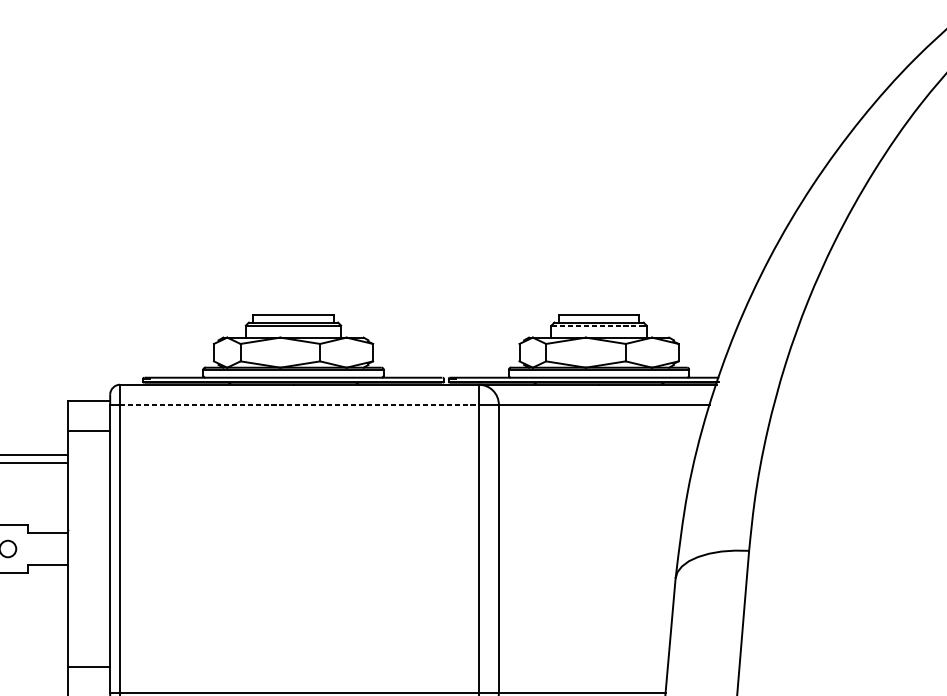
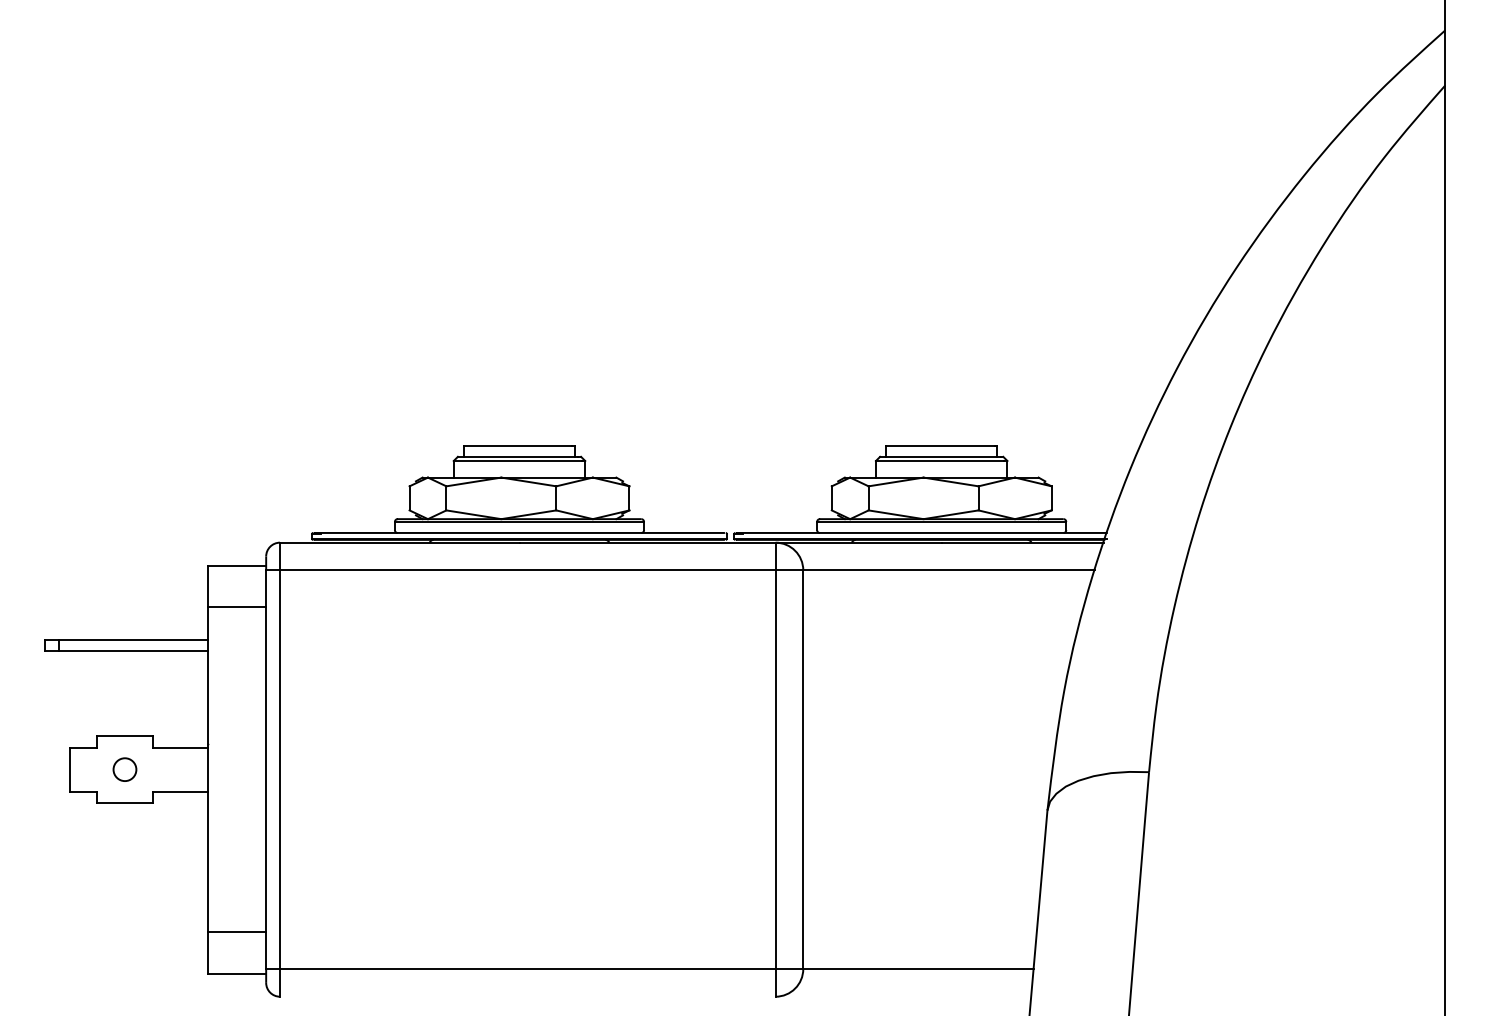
line: (597, 325) -> (939, 461), dashed -> solid
line: (299, 404) -> (527, 570), dashed -> solid

